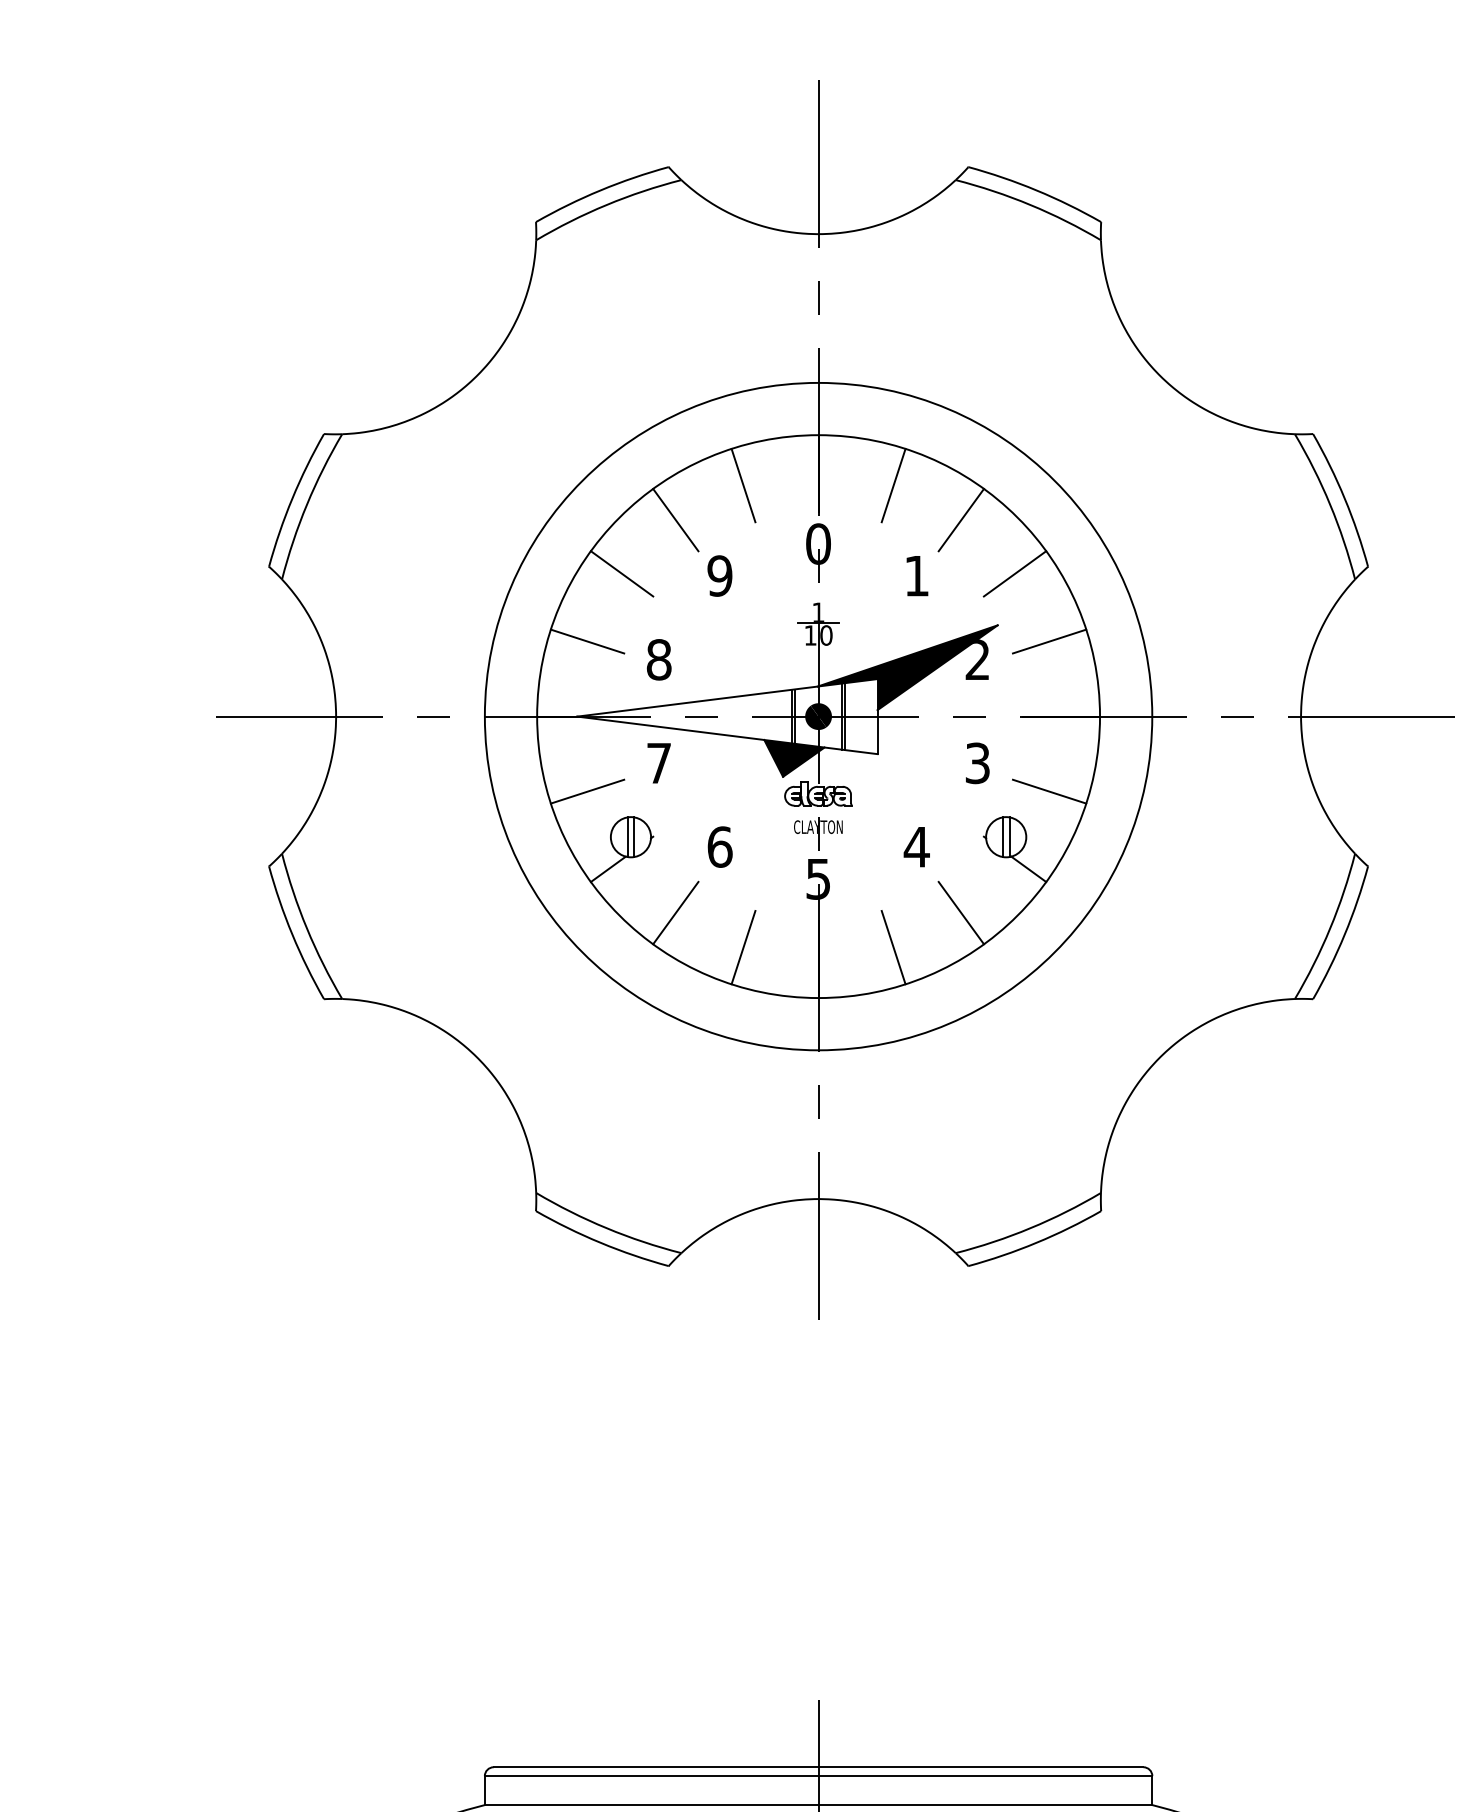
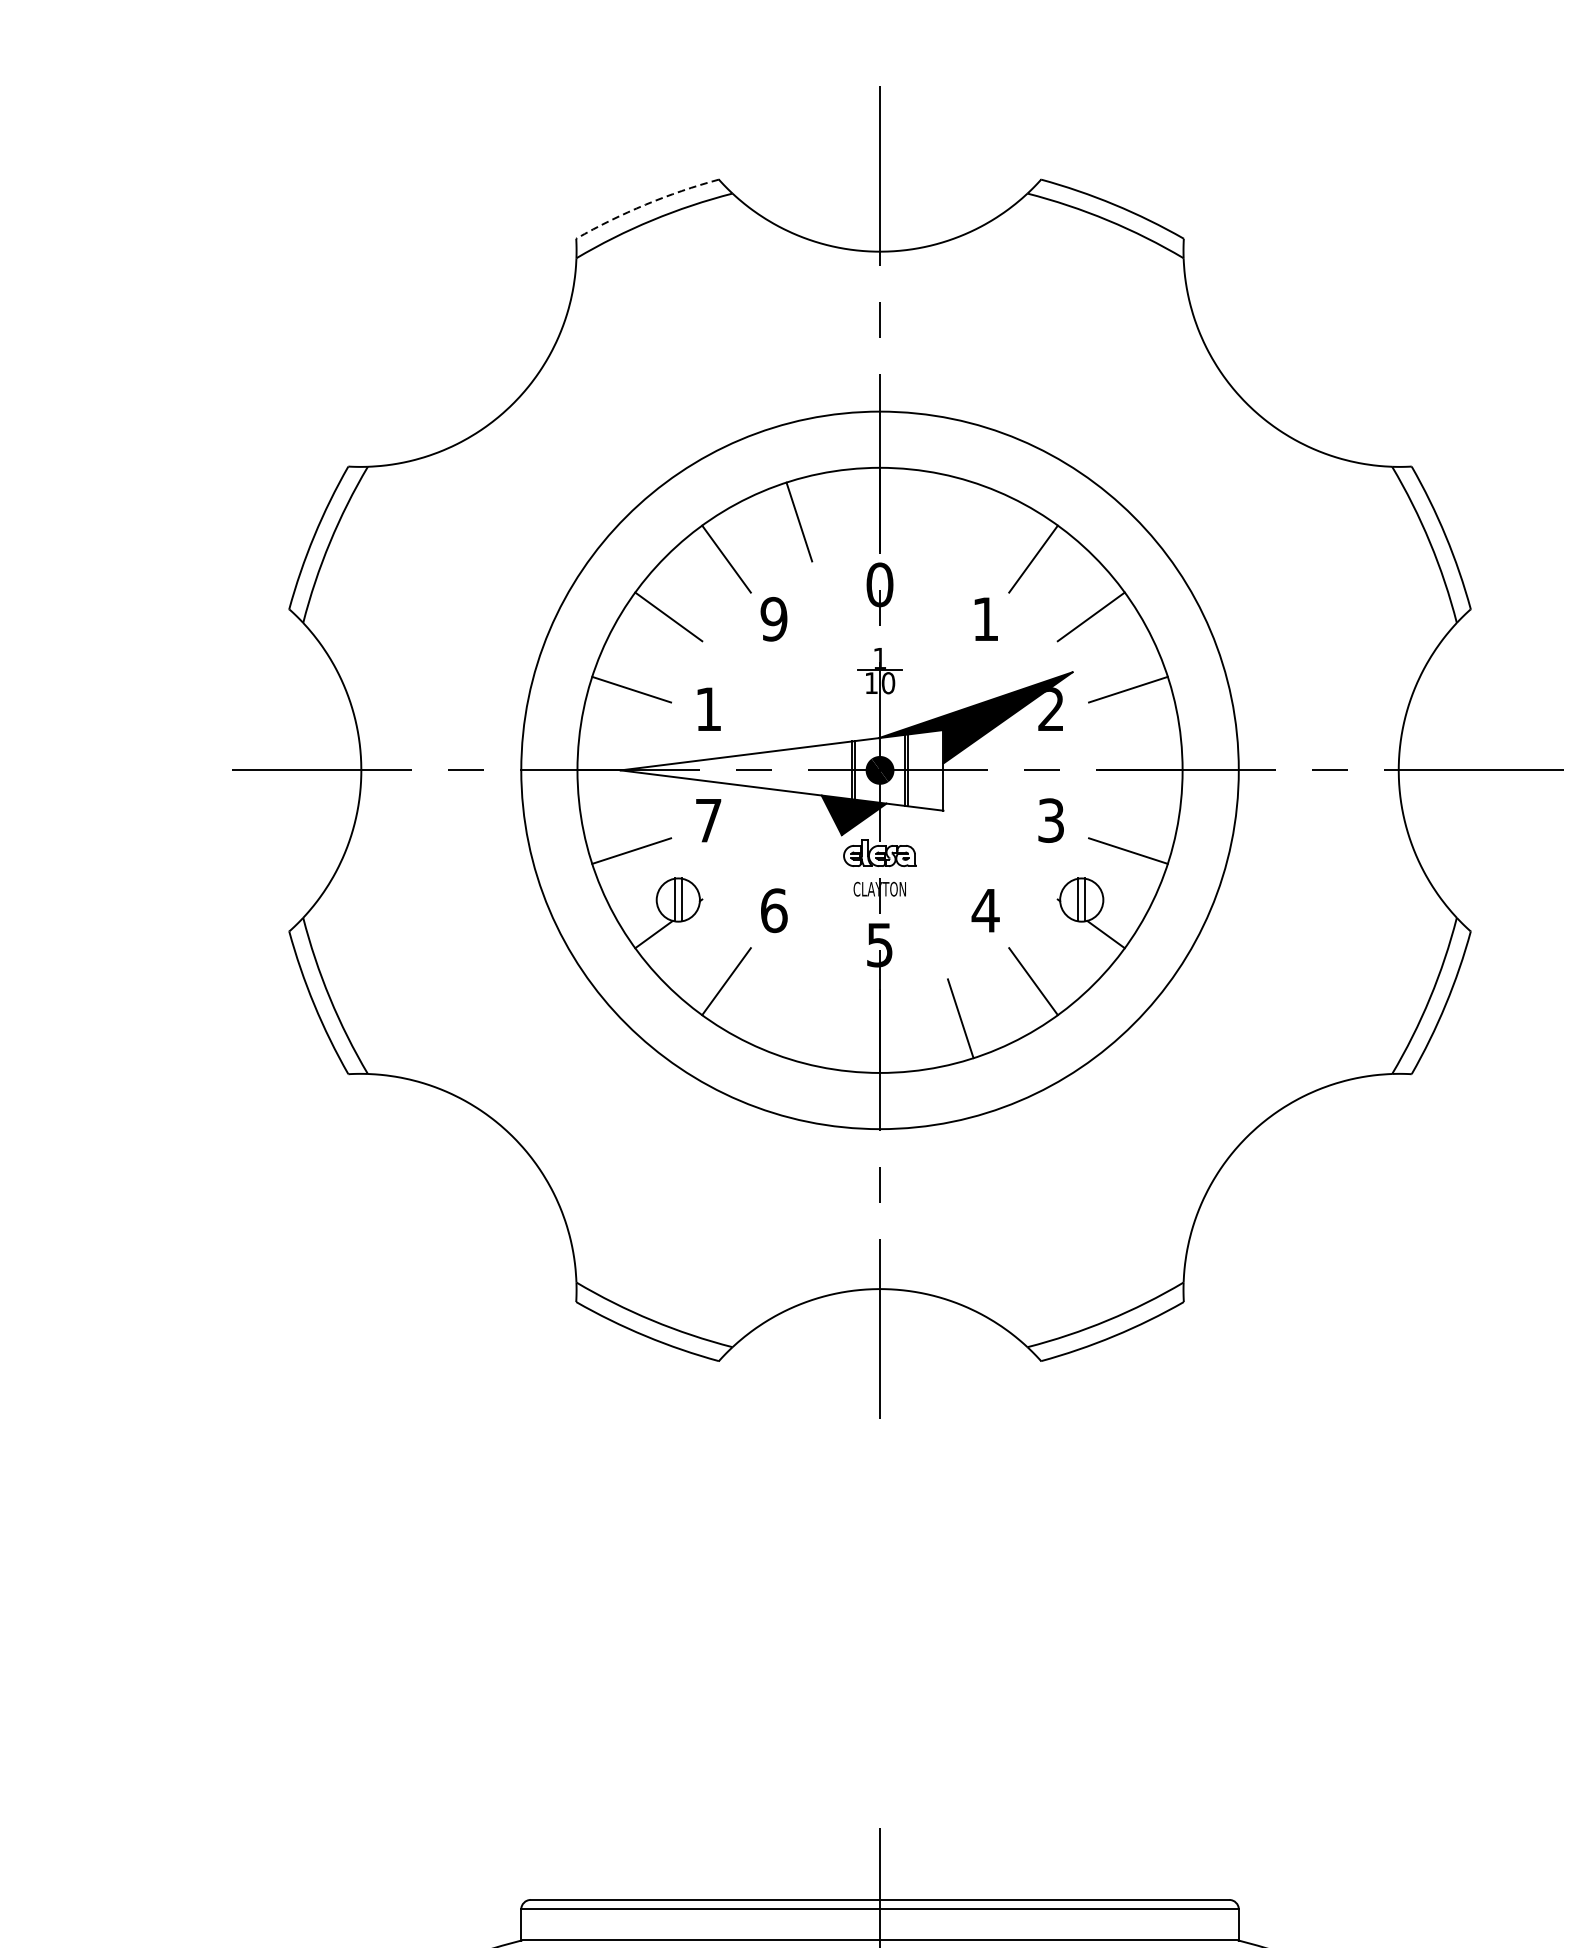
arc: (600, 190) -> (645, 204), solid -> dashed
line: (893, 485) -> (960, 521), removed
text: (658, 659) -> (707, 708), 8 -> 1
line: (743, 947) -> (799, 1018), removed

